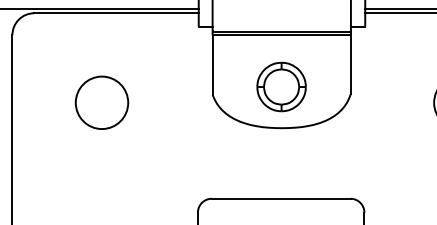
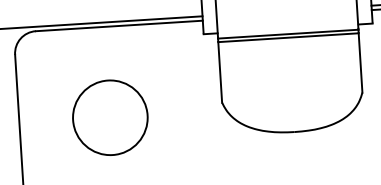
part: (281, 86) -> (291, 89), removed
circle: (101, 102) -> (109, 117), size x1.4

